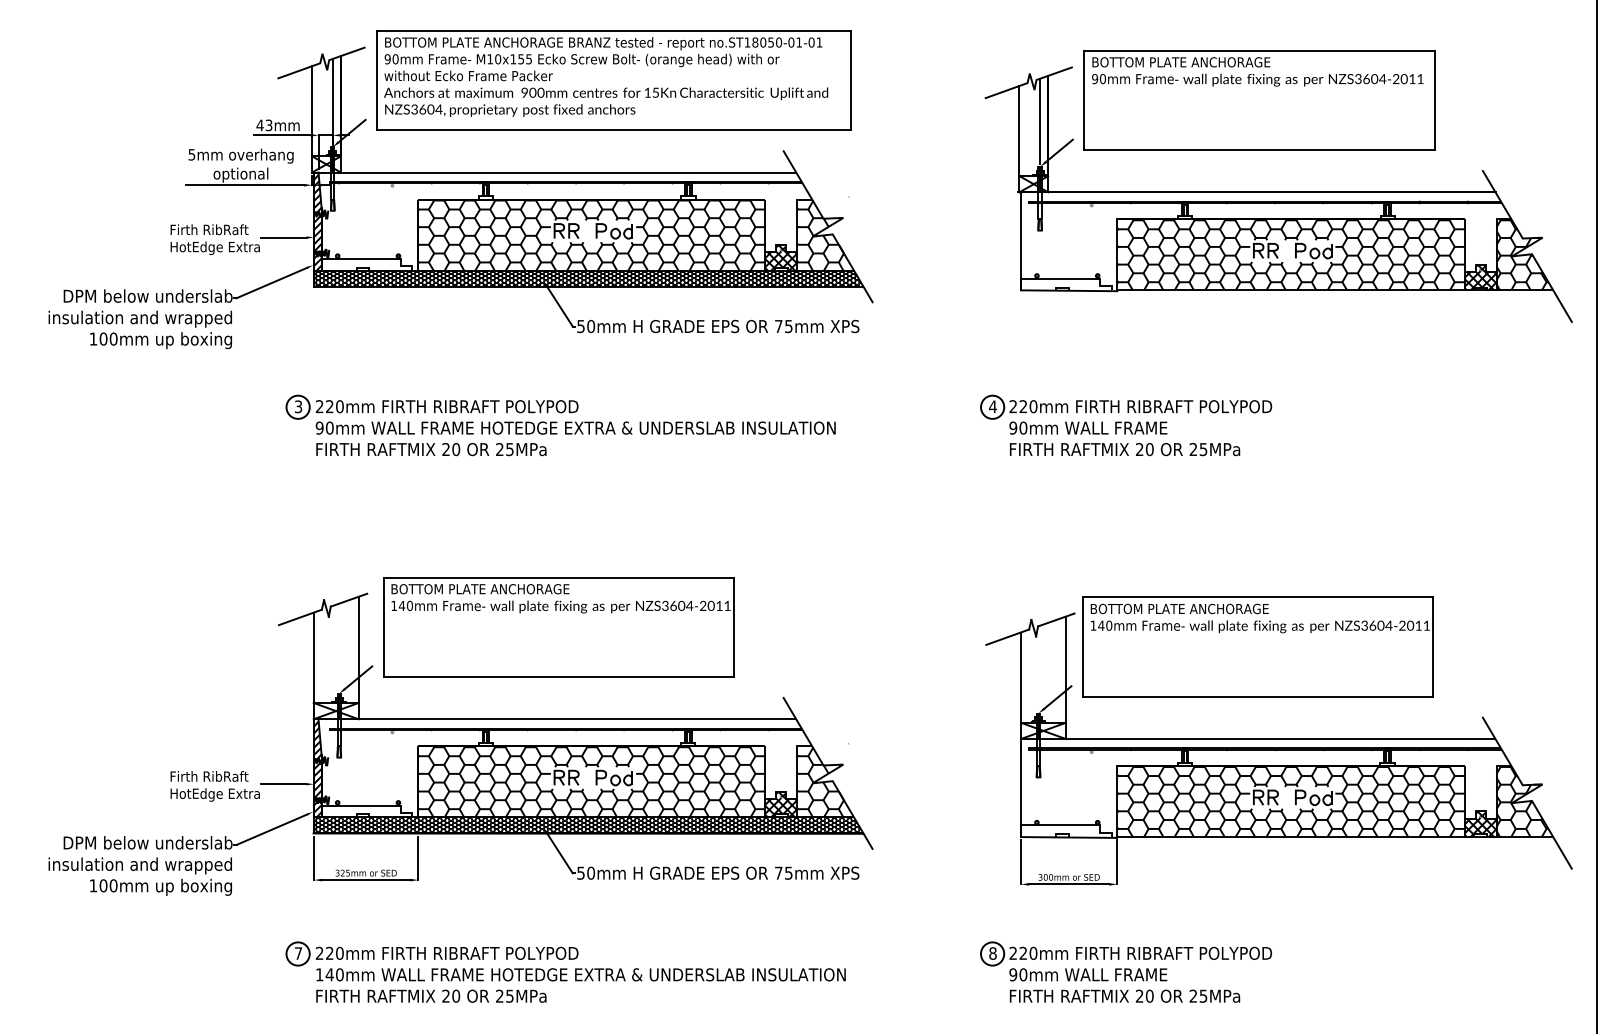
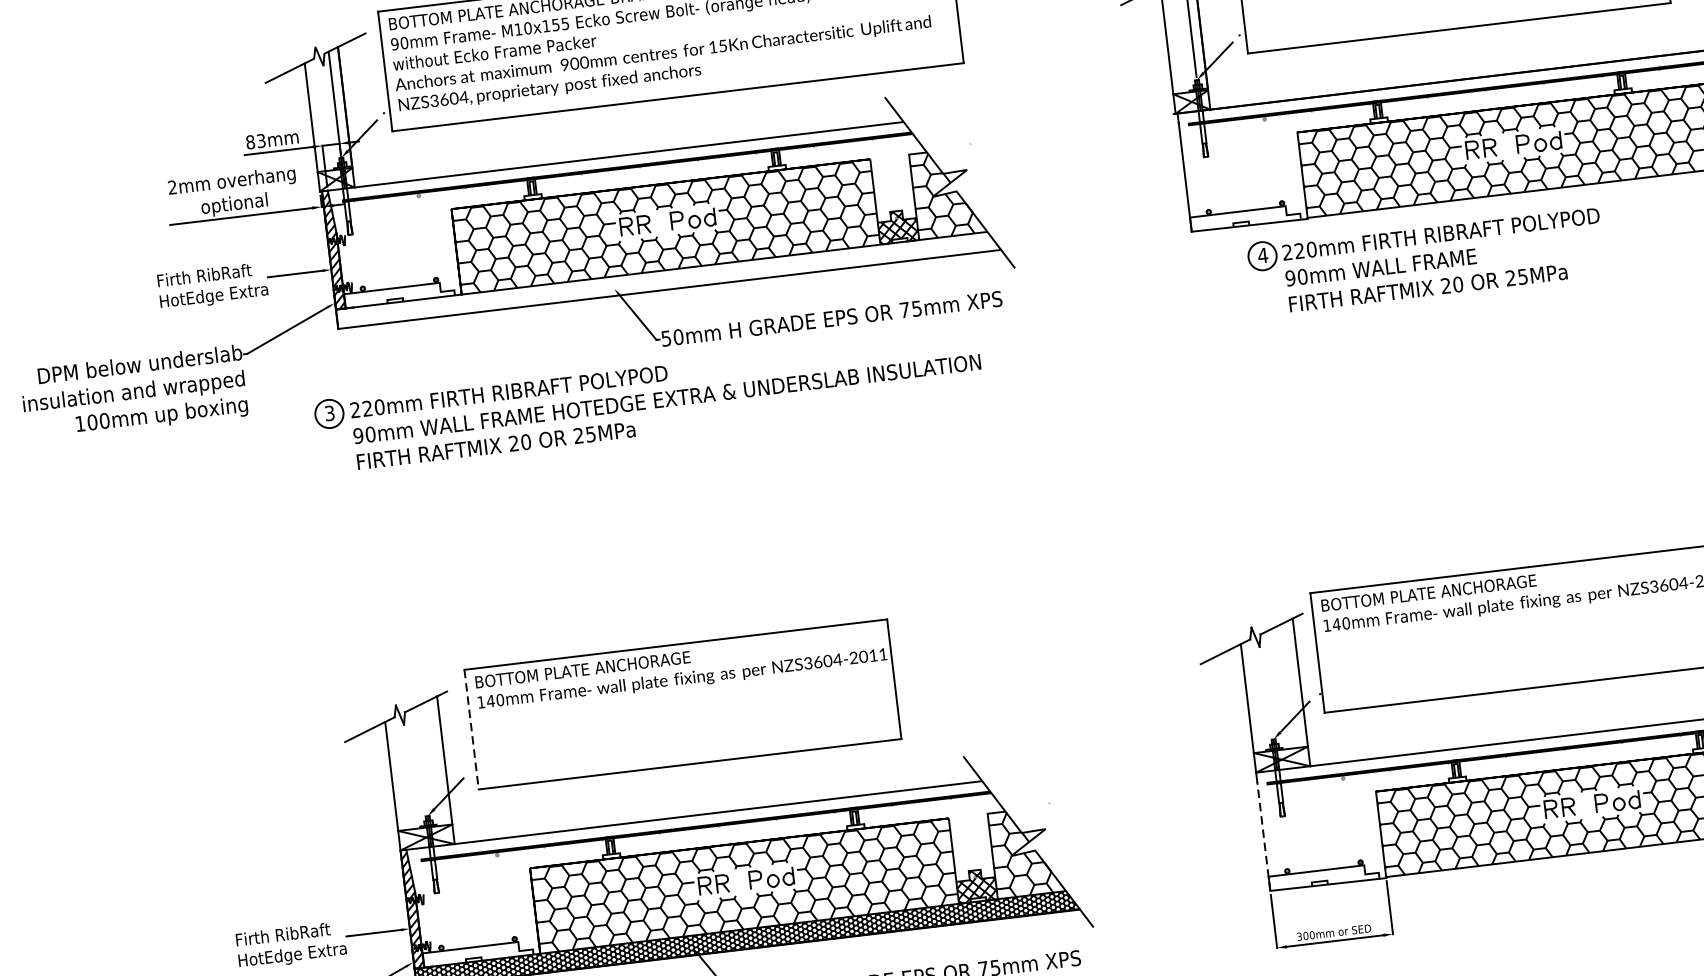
text: (259, 125) -> (249, 142), 43mm -> 83mm
text: (191, 154) -> (172, 187), 5mm -> 2mm
hatch: (587, 278) -> (667, 279), removed
part: (560, 425) -> (648, 398), moved
part: (1126, 425) -> (1426, 258), moved
line: (383, 627) -> (471, 729), solid -> dashed
line: (1021, 791) -> (1264, 835), solid -> dashed

